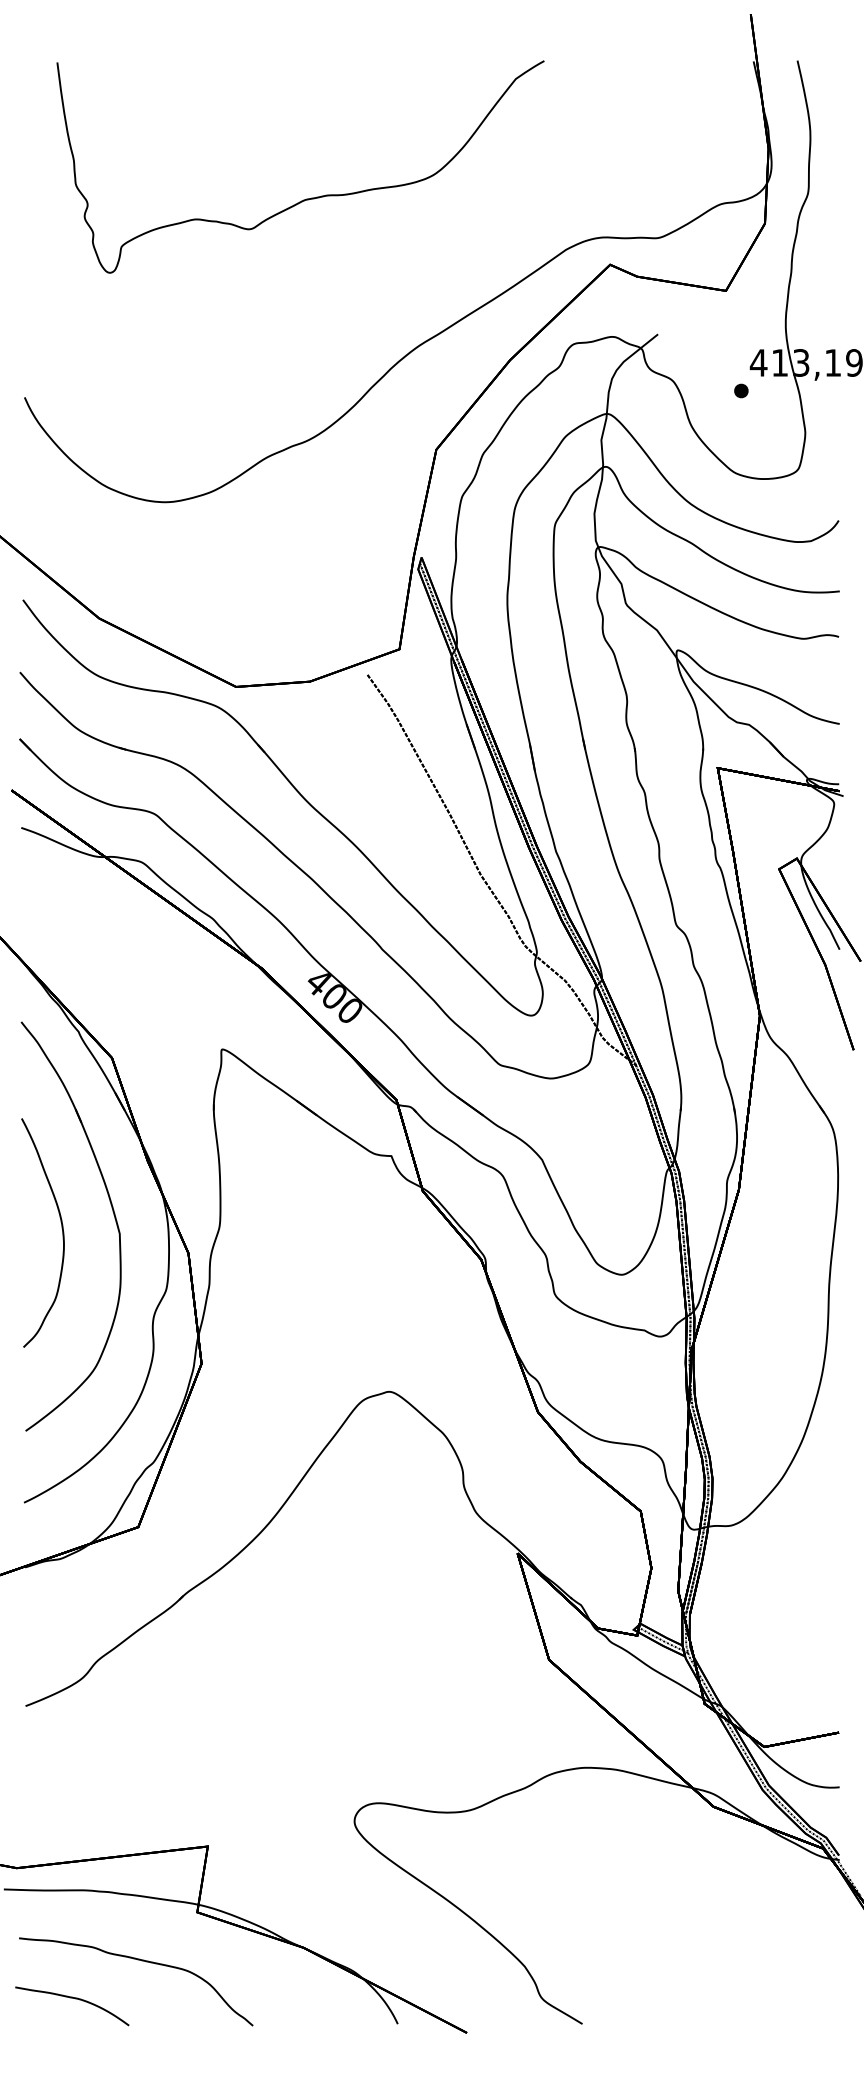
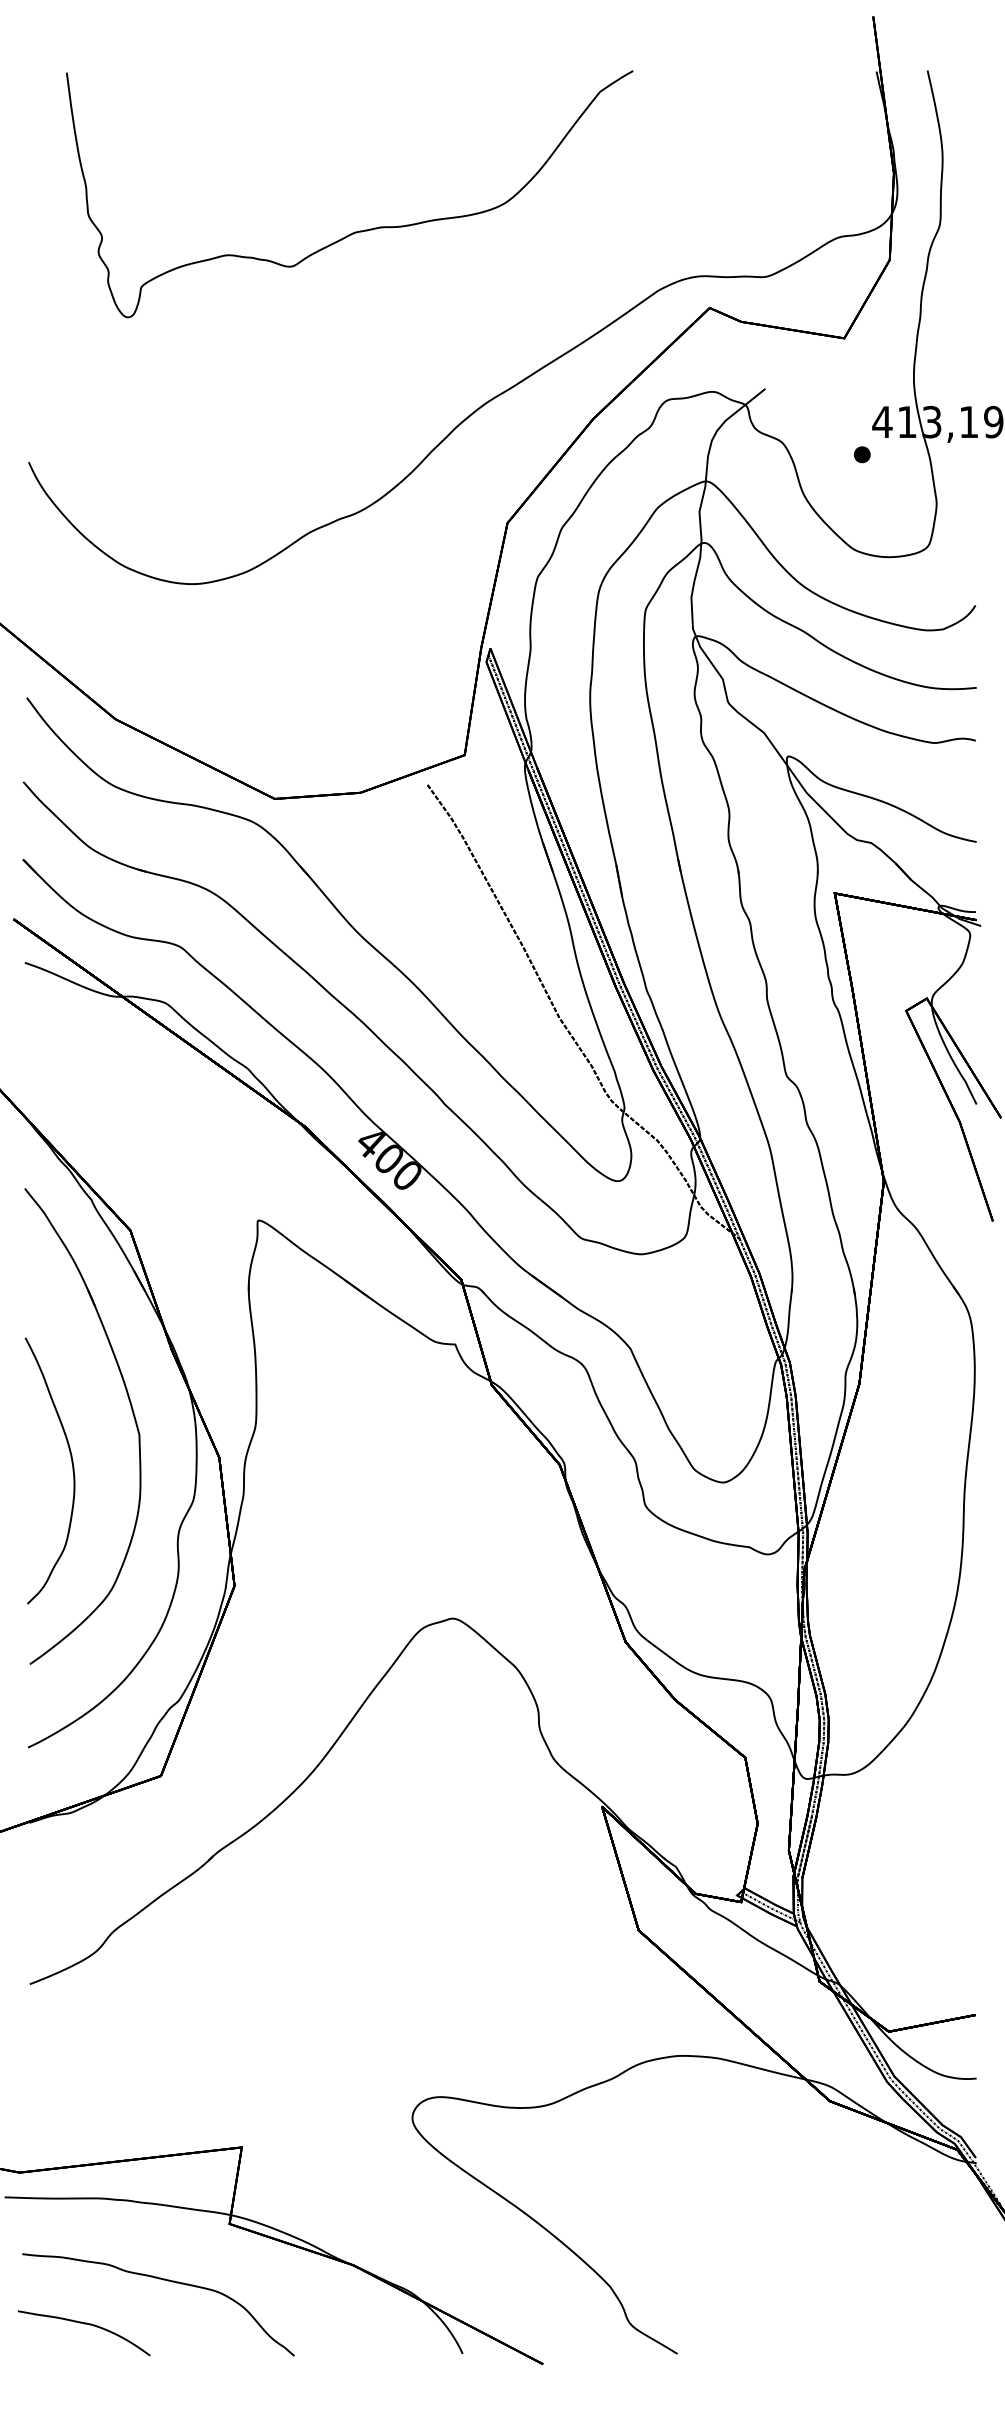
curve: (62, 1232) -> (72, 1470), moved

